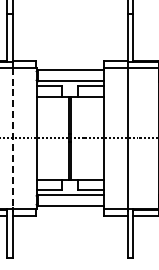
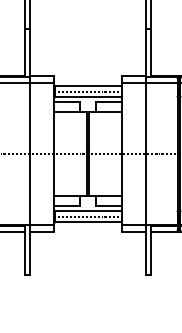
line: (69, 75) -> (87, 91), added
line: (13, 138) -> (30, 154), dashed -> solid
line: (69, 200) -> (87, 216), added

